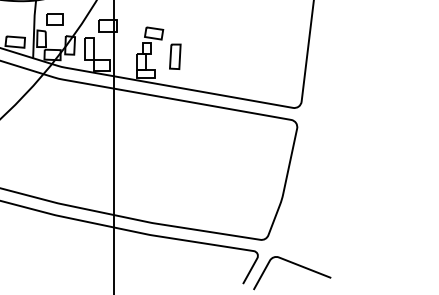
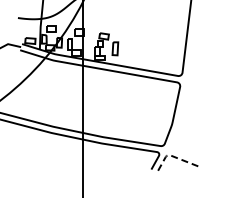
line: (278, 257) -> (170, 155), solid -> dashed

